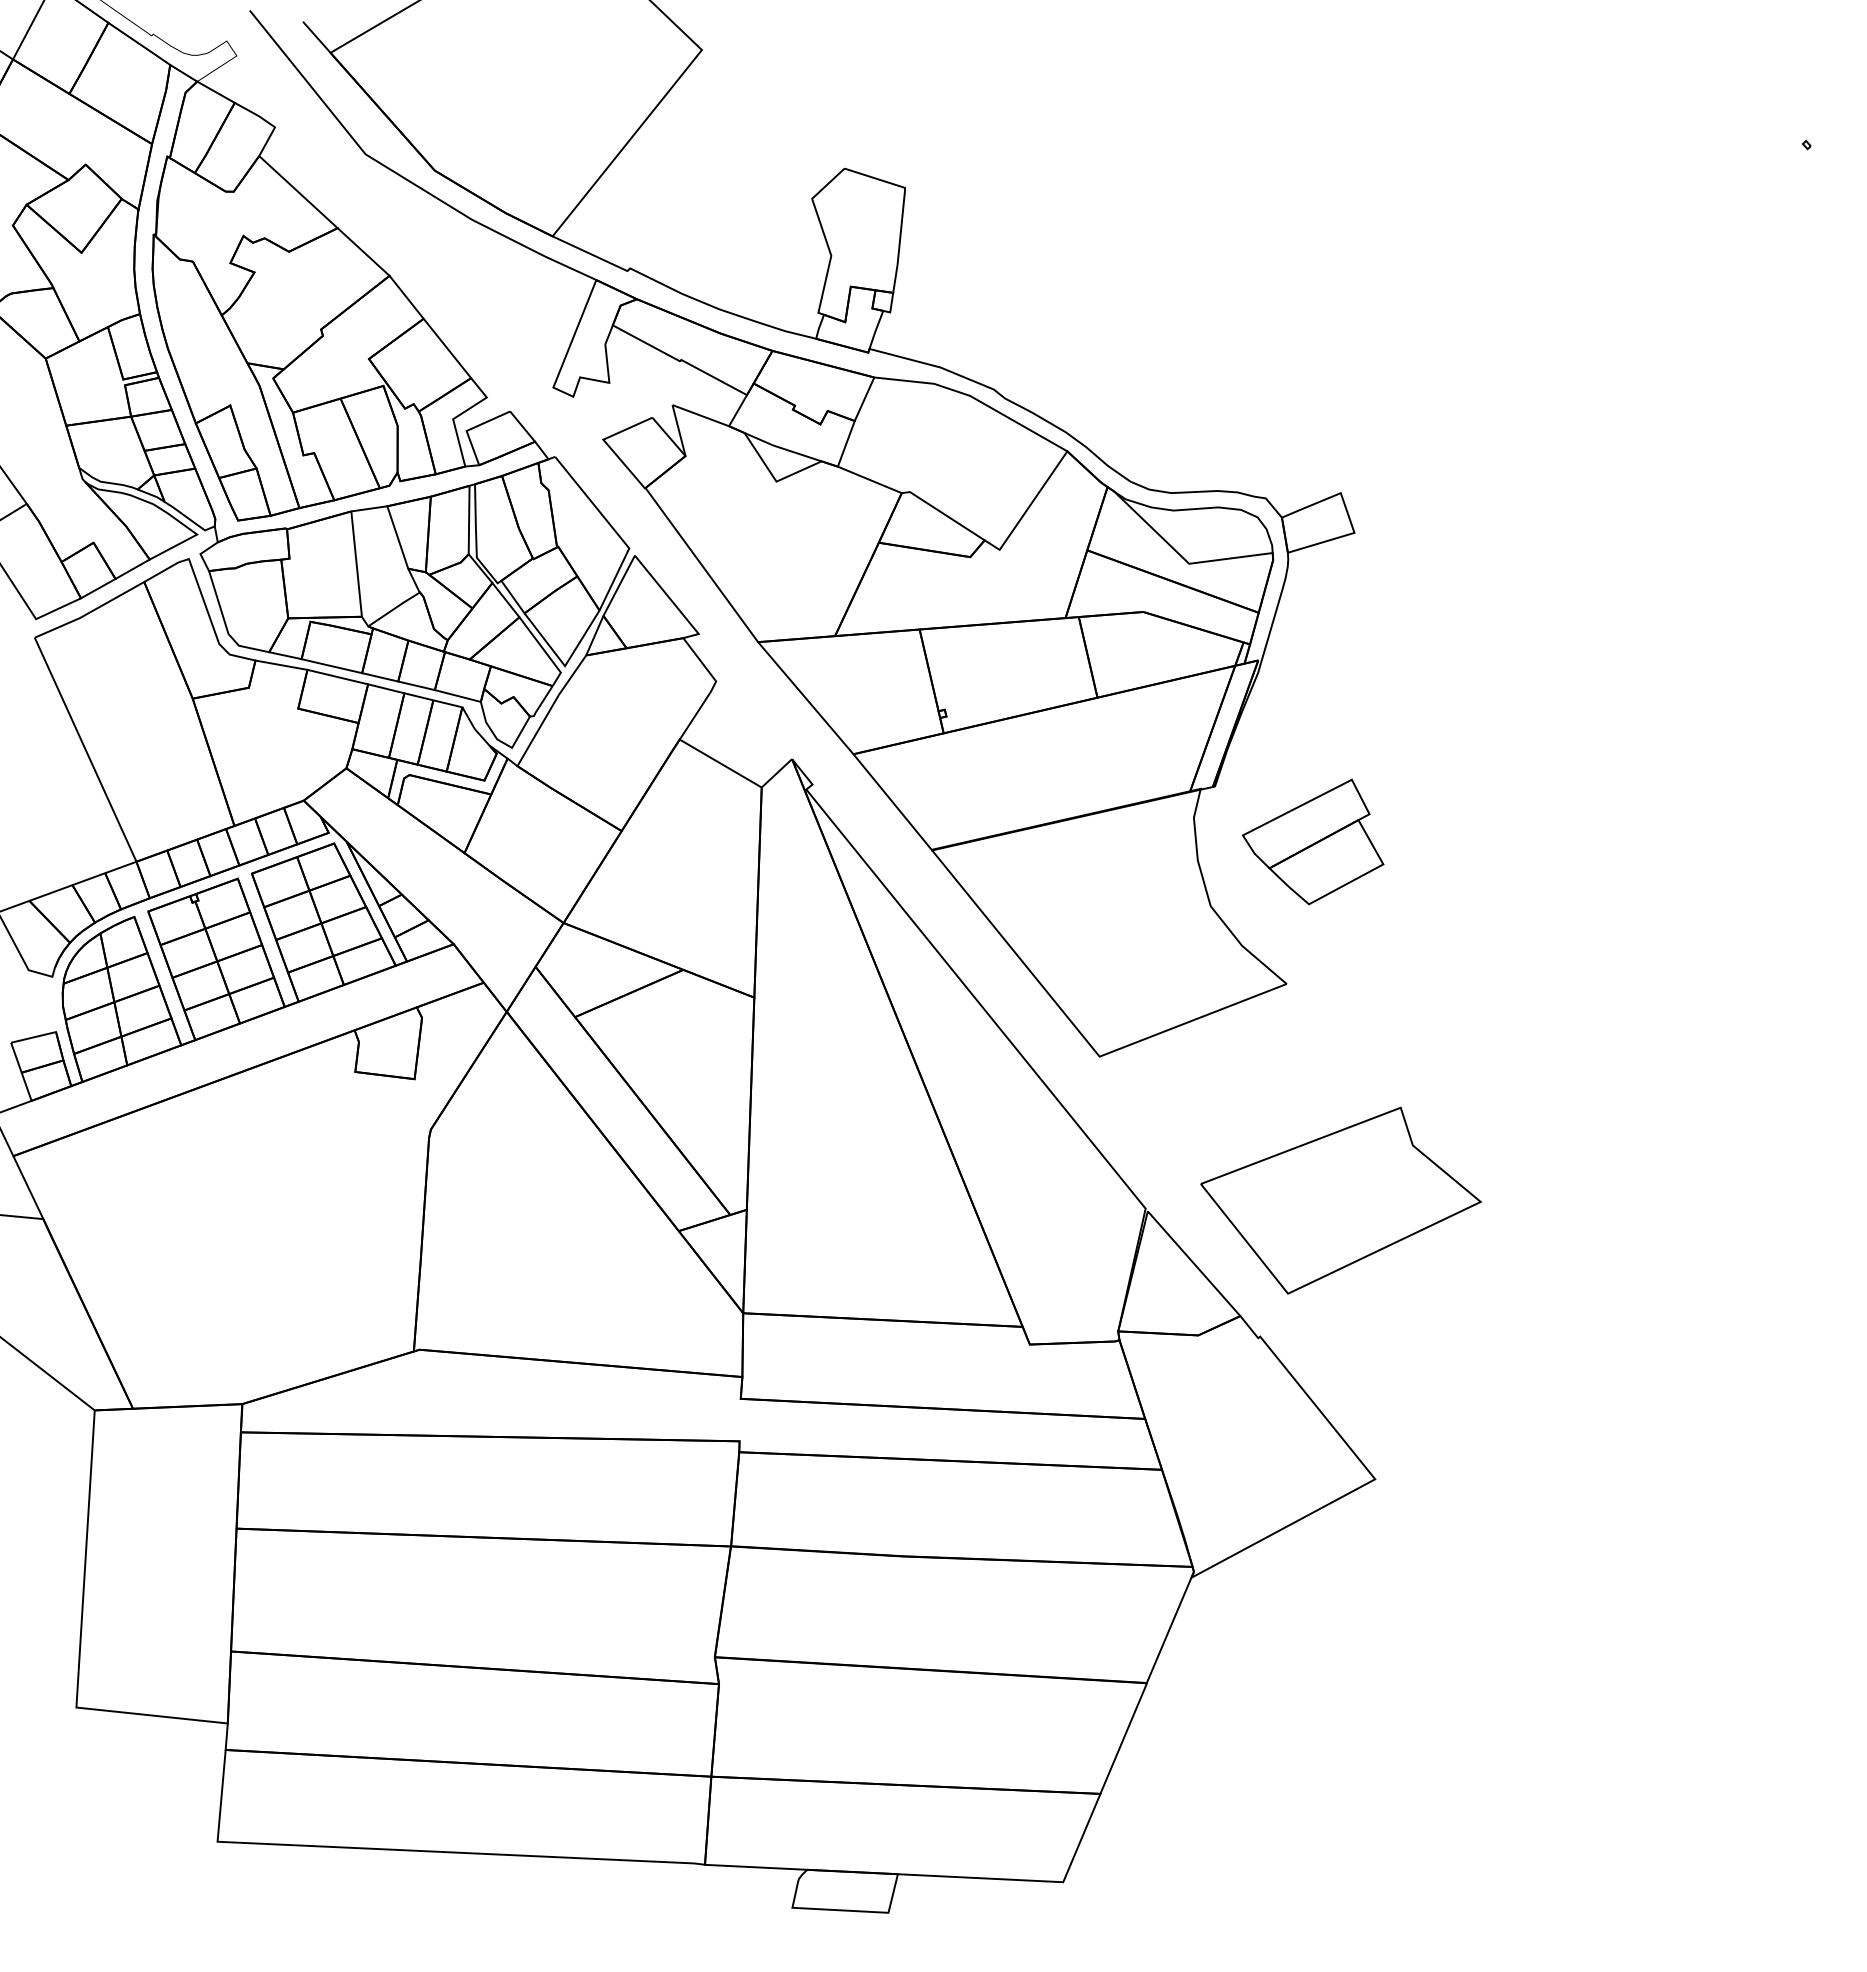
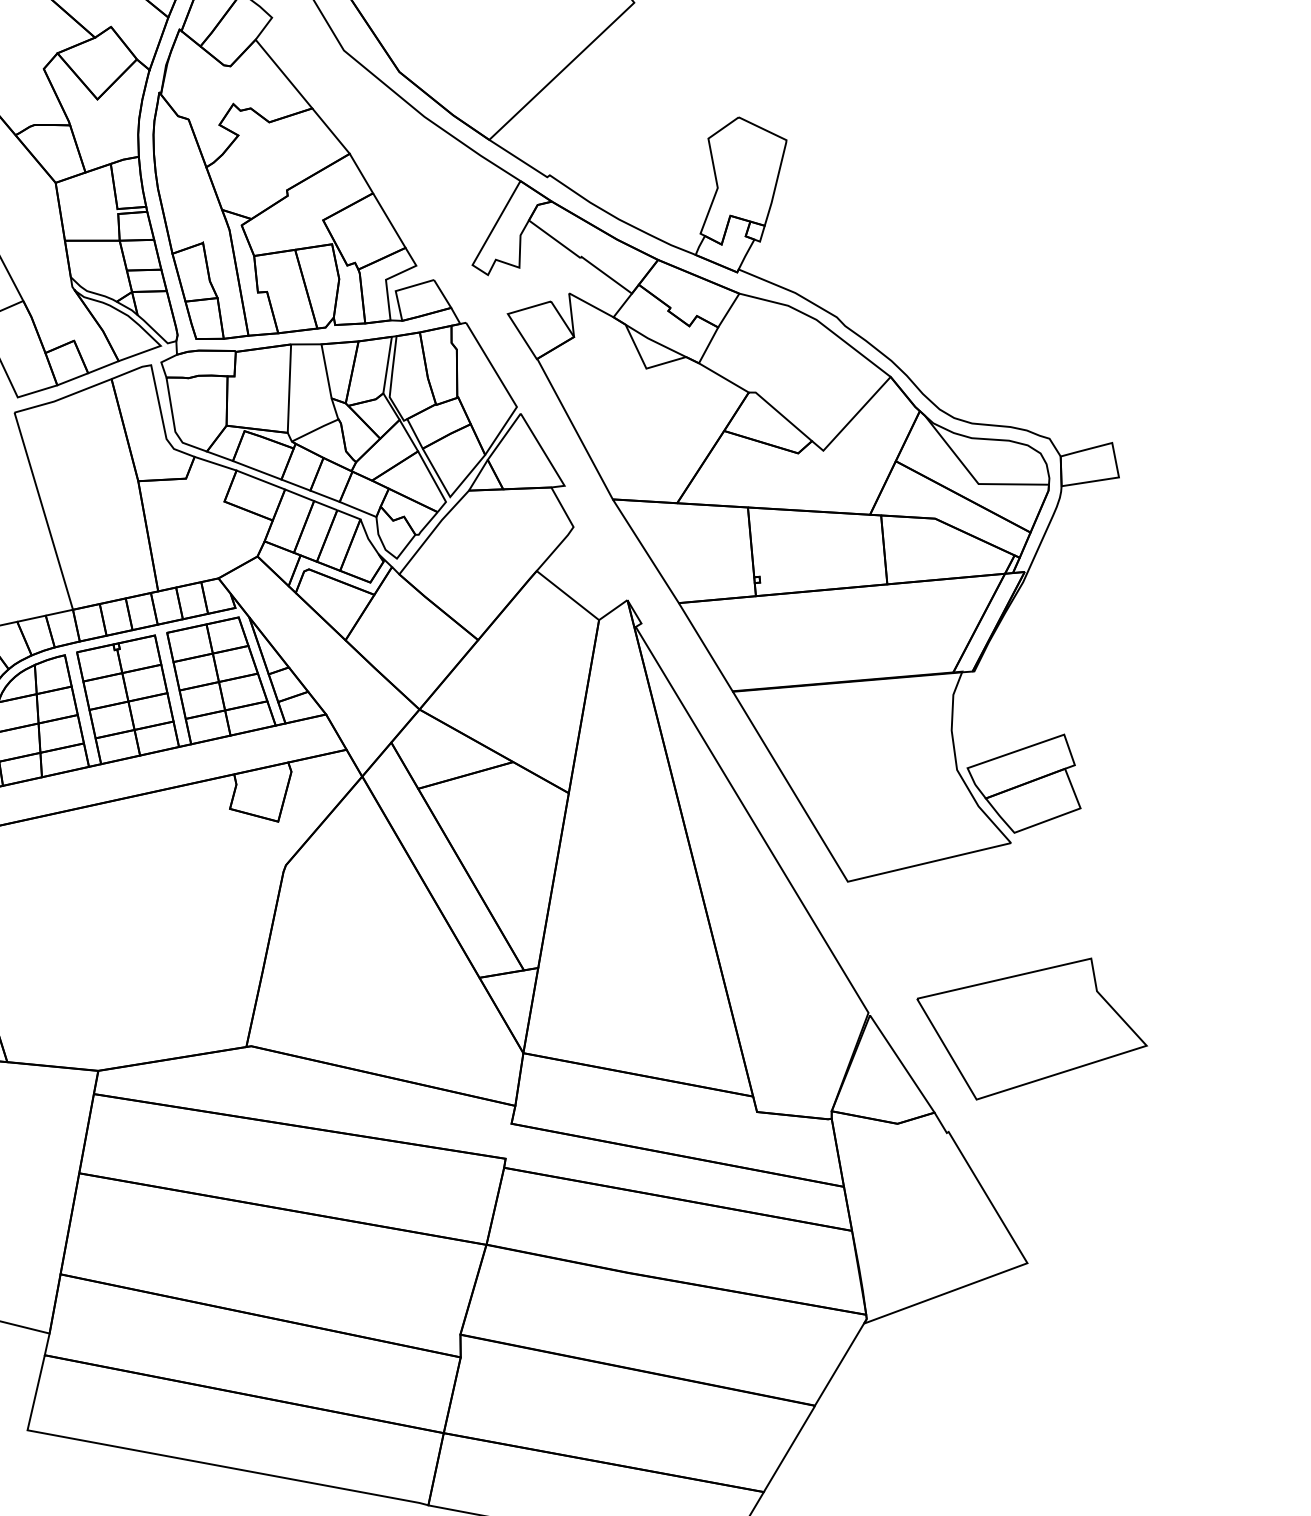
part: (1312, 841) -> (1024, 781), moved

